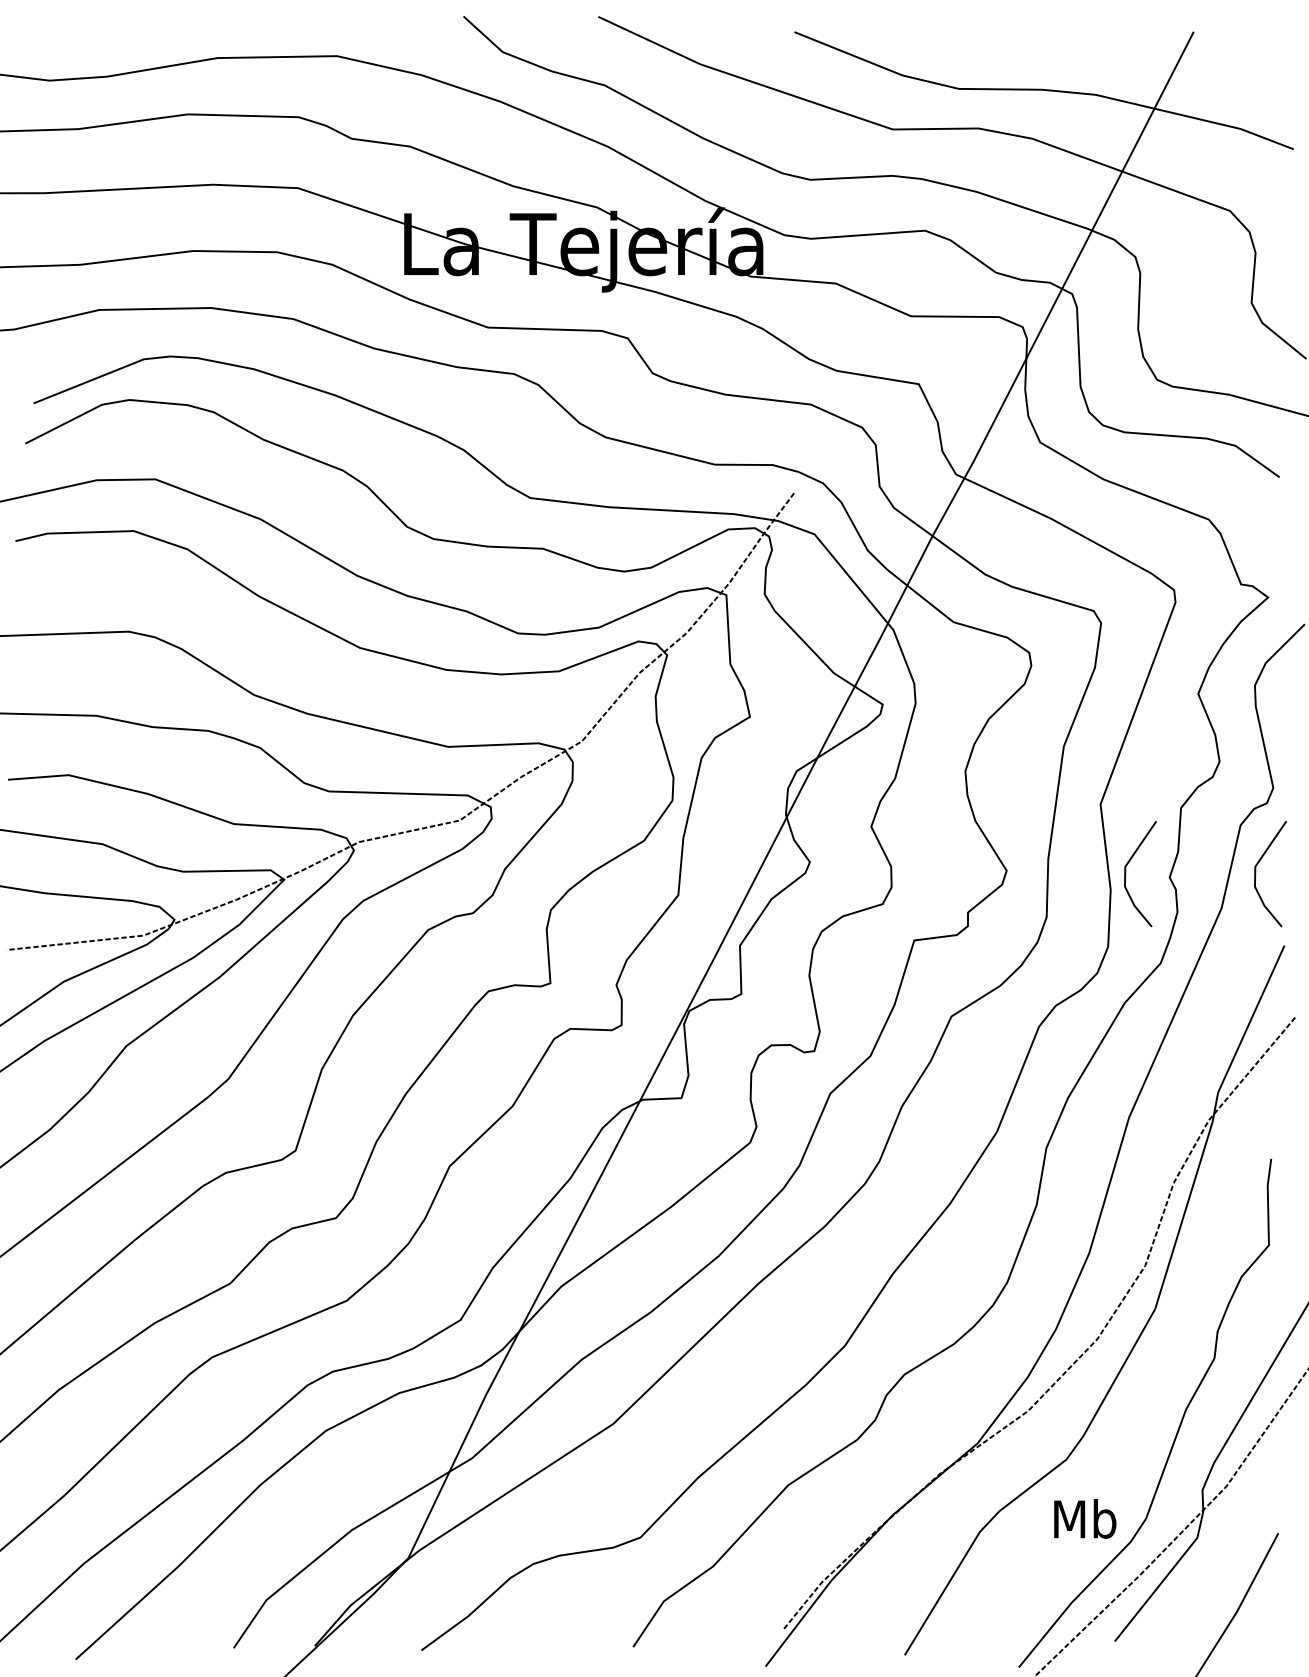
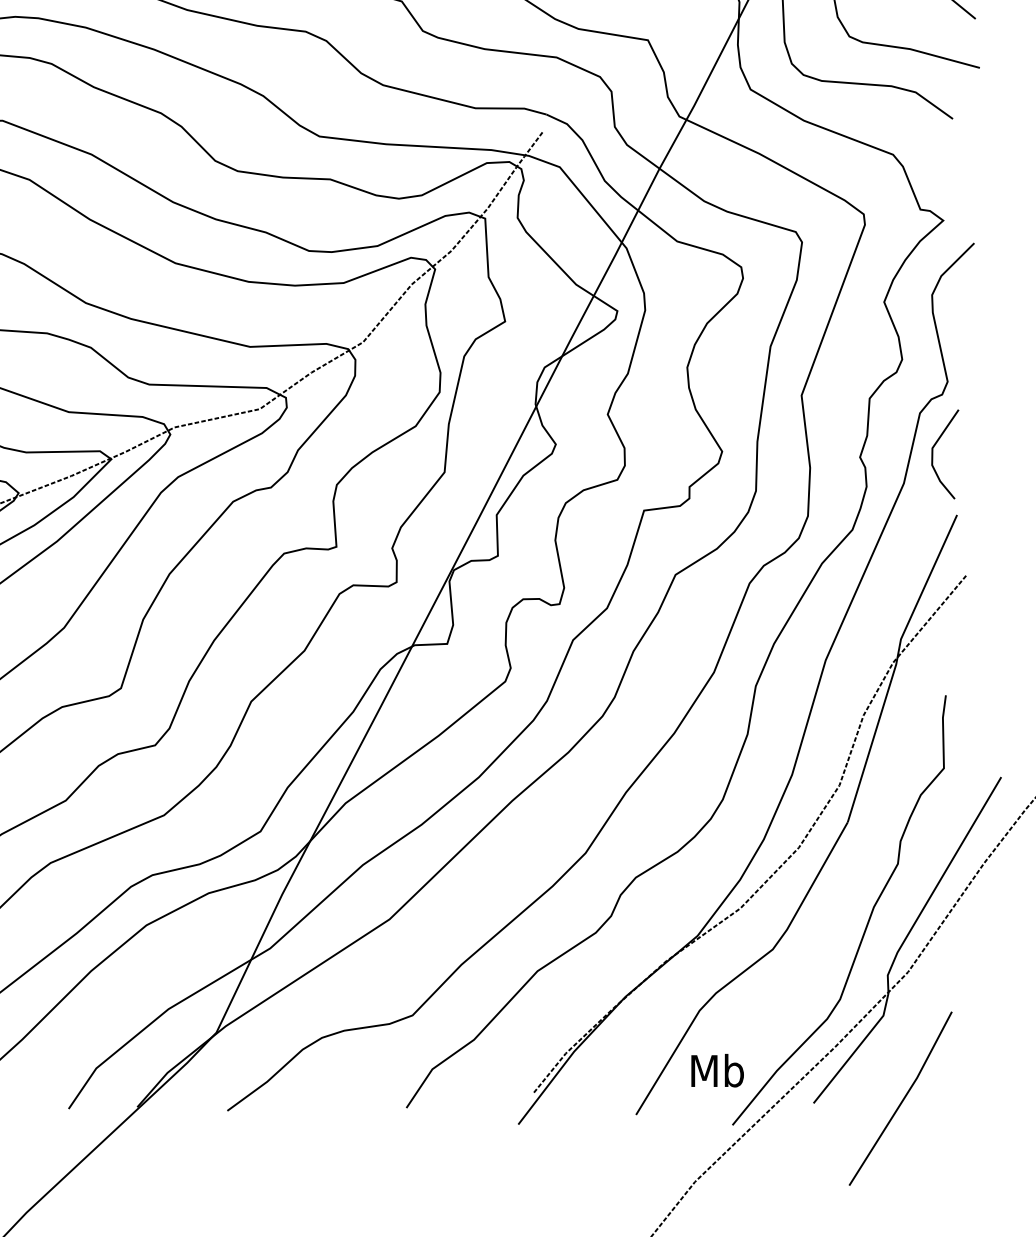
line: (1126, 874) -> (823, 454), removed
text: (1085, 1518) -> (717, 1070), moved

